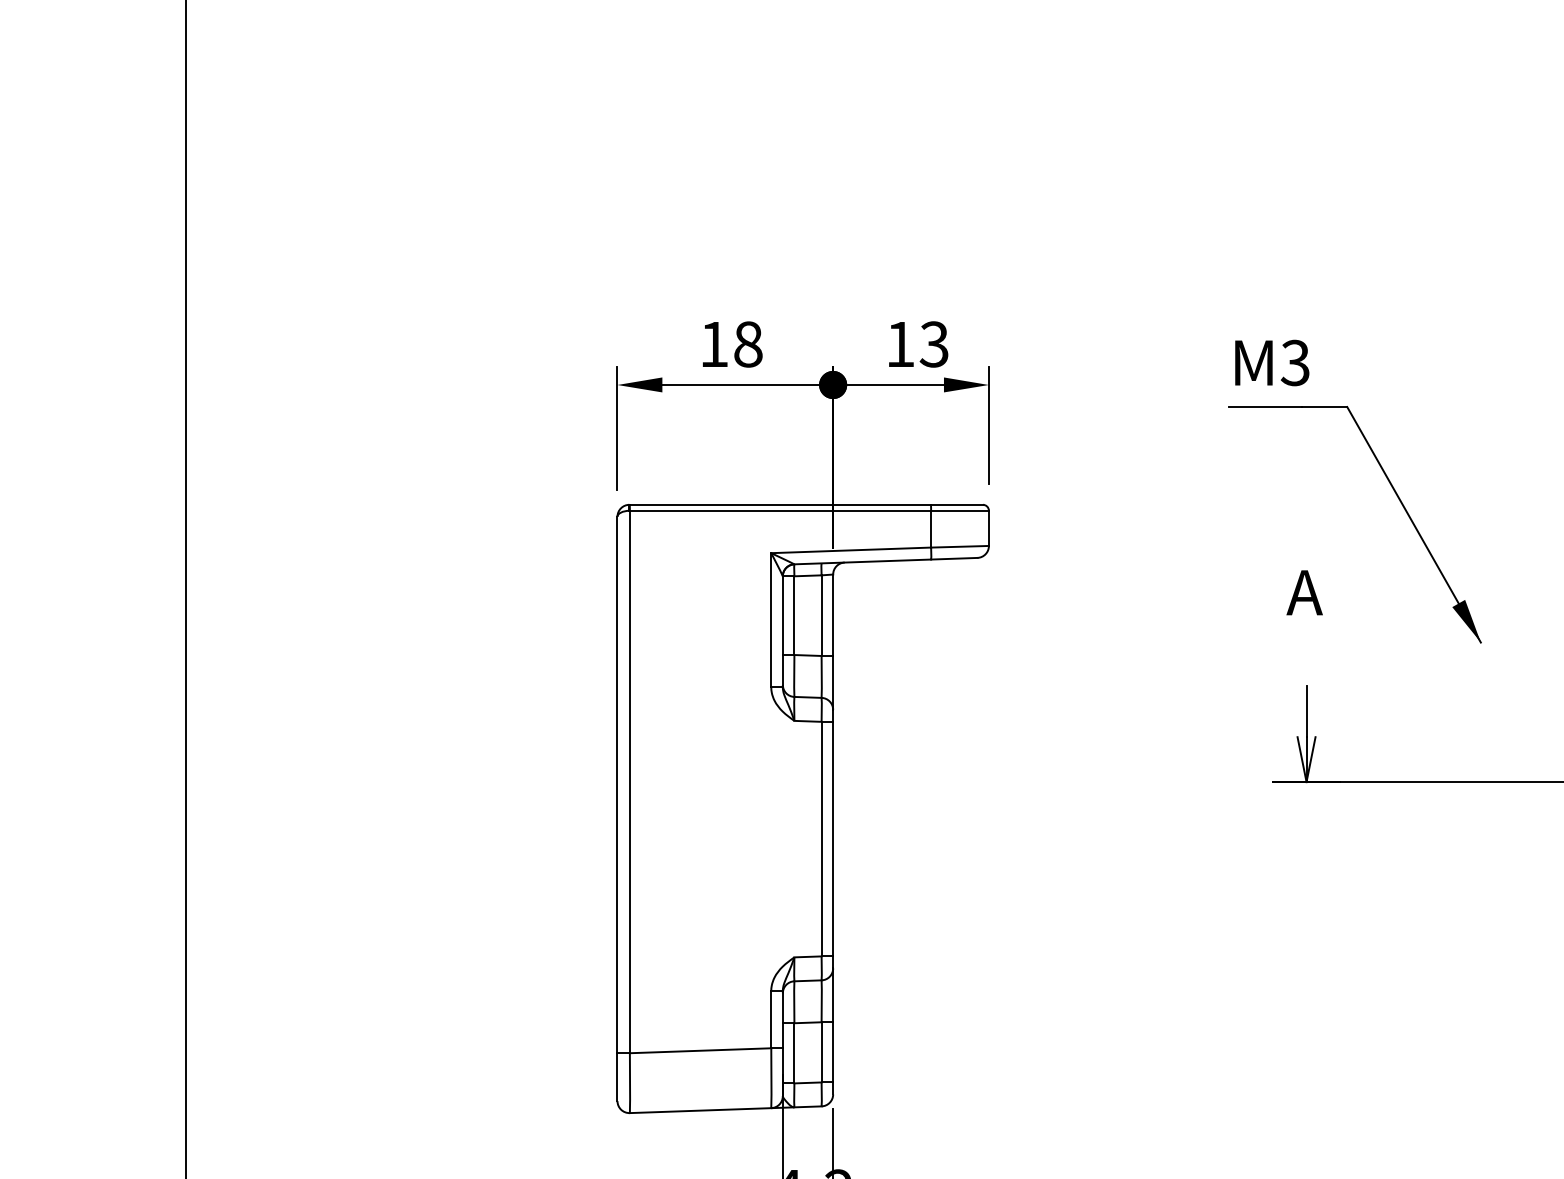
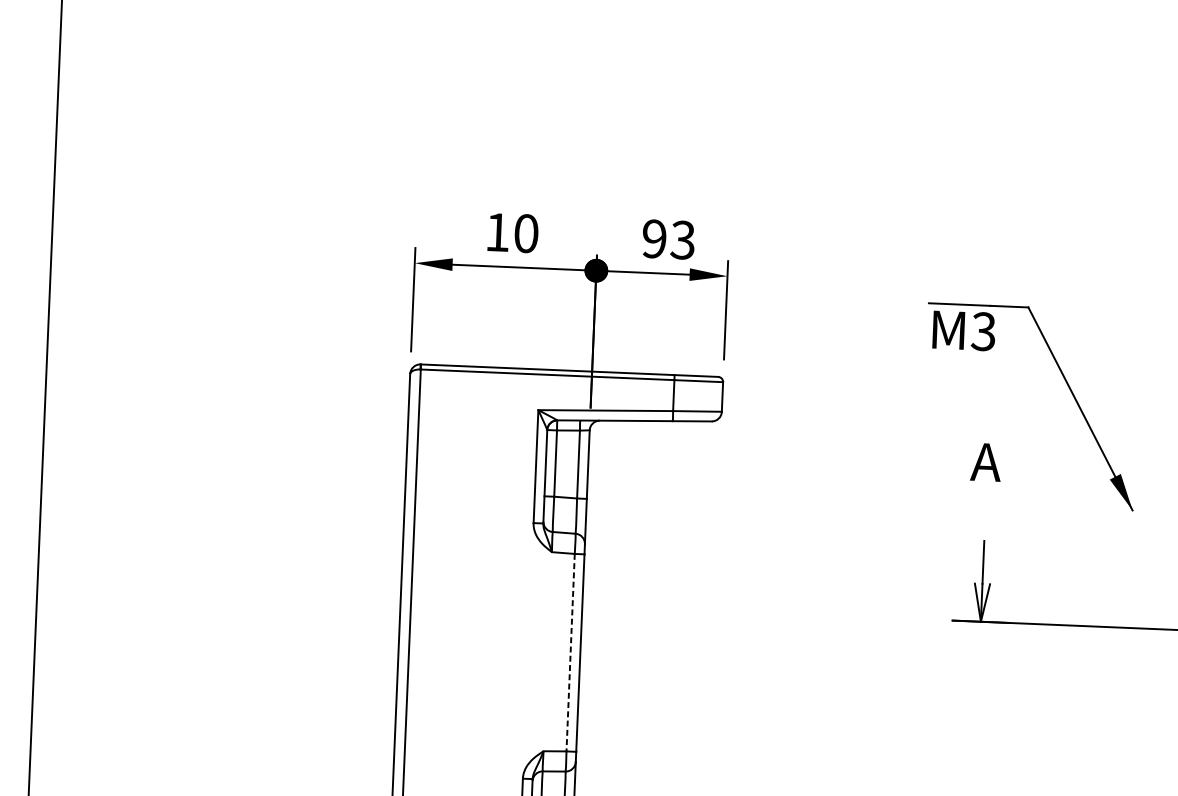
text: (748, 344) -> (526, 233), 18 -> 10
text: (900, 344) -> (654, 239), 13 -> 93
text: (1272, 362) -> (964, 330), moved
line: (821, 839) -> (570, 652), solid -> dashed

